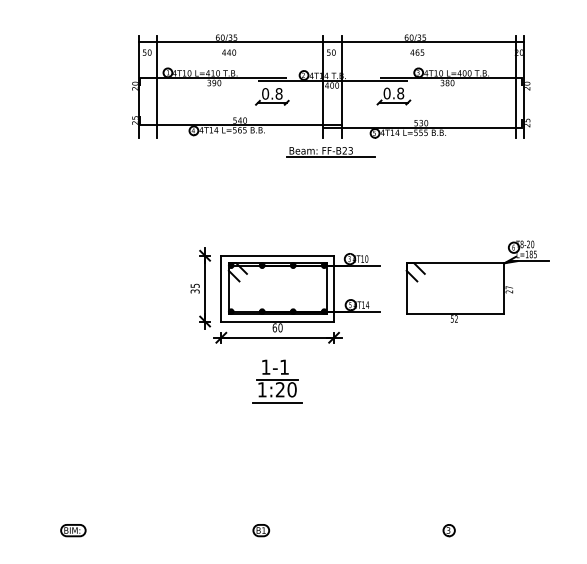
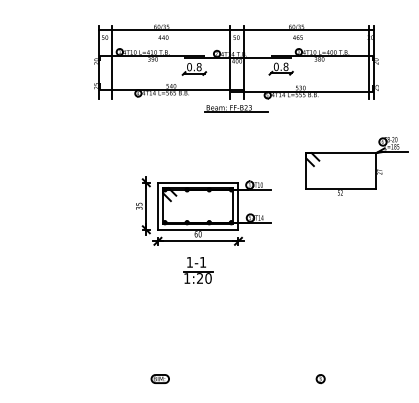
part: (476, 282) -> (356, 166), moved
line: (276, 402) -> (197, 287), removed
part: (72, 529) -> (159, 378), moved
part: (261, 529) -> (186, 378), removed

